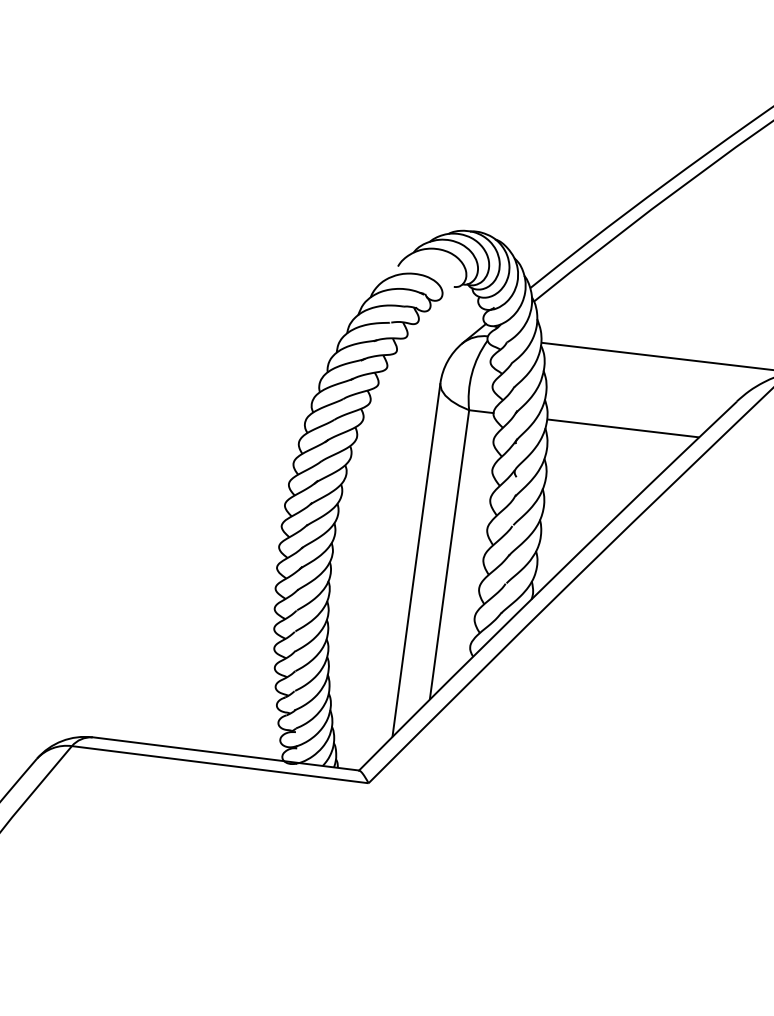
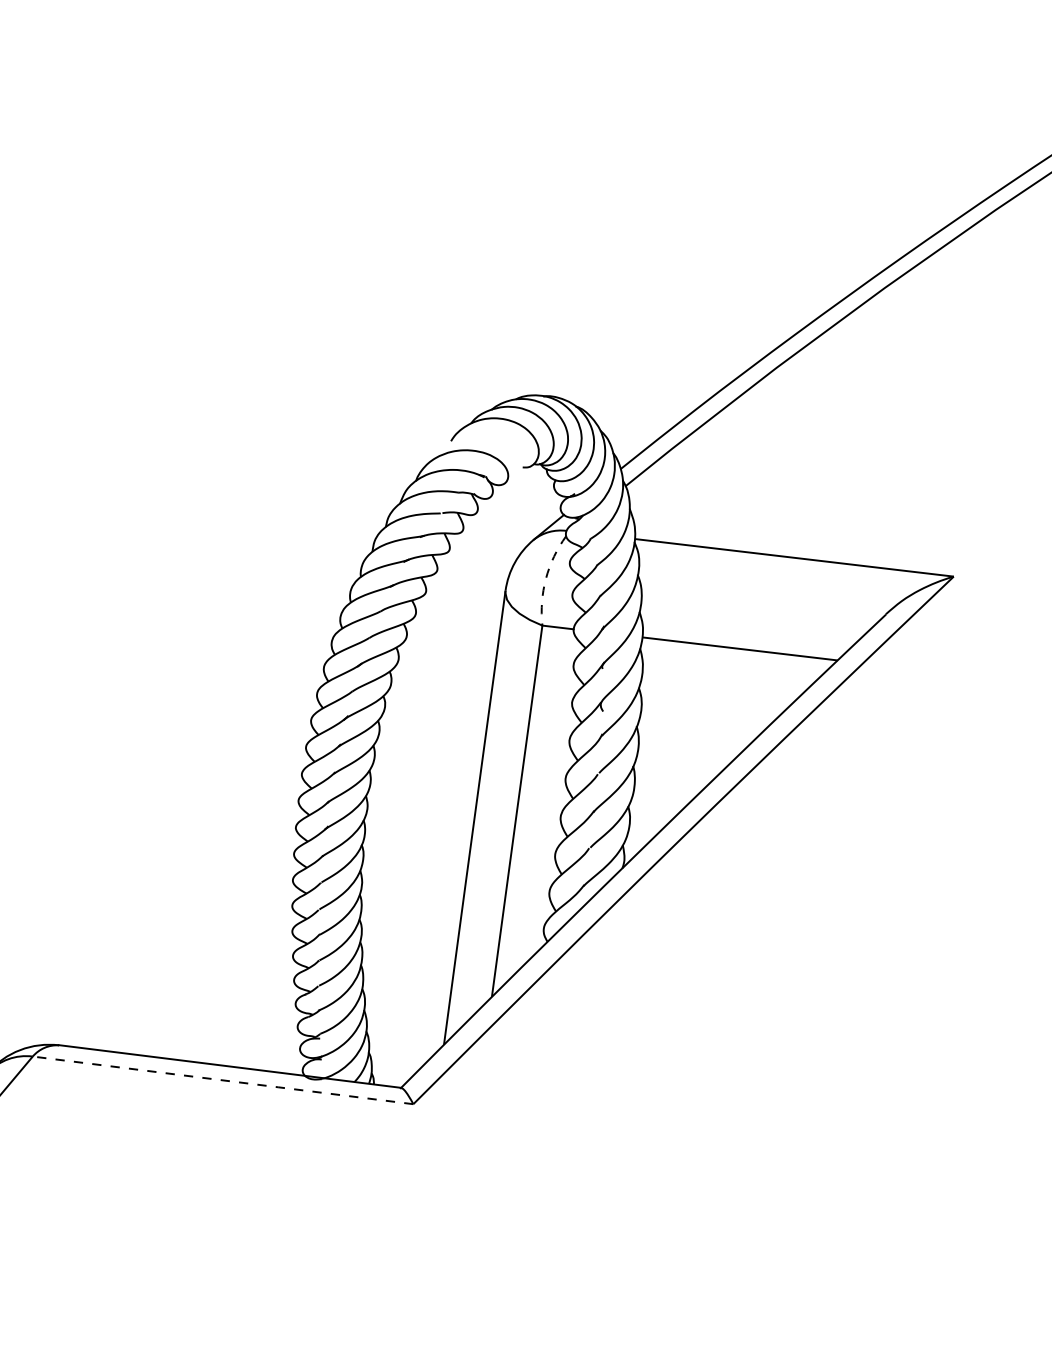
arc: (471, 373) -> (545, 578), solid -> dashed
line: (220, 764) -> (223, 1080), solid -> dashed

